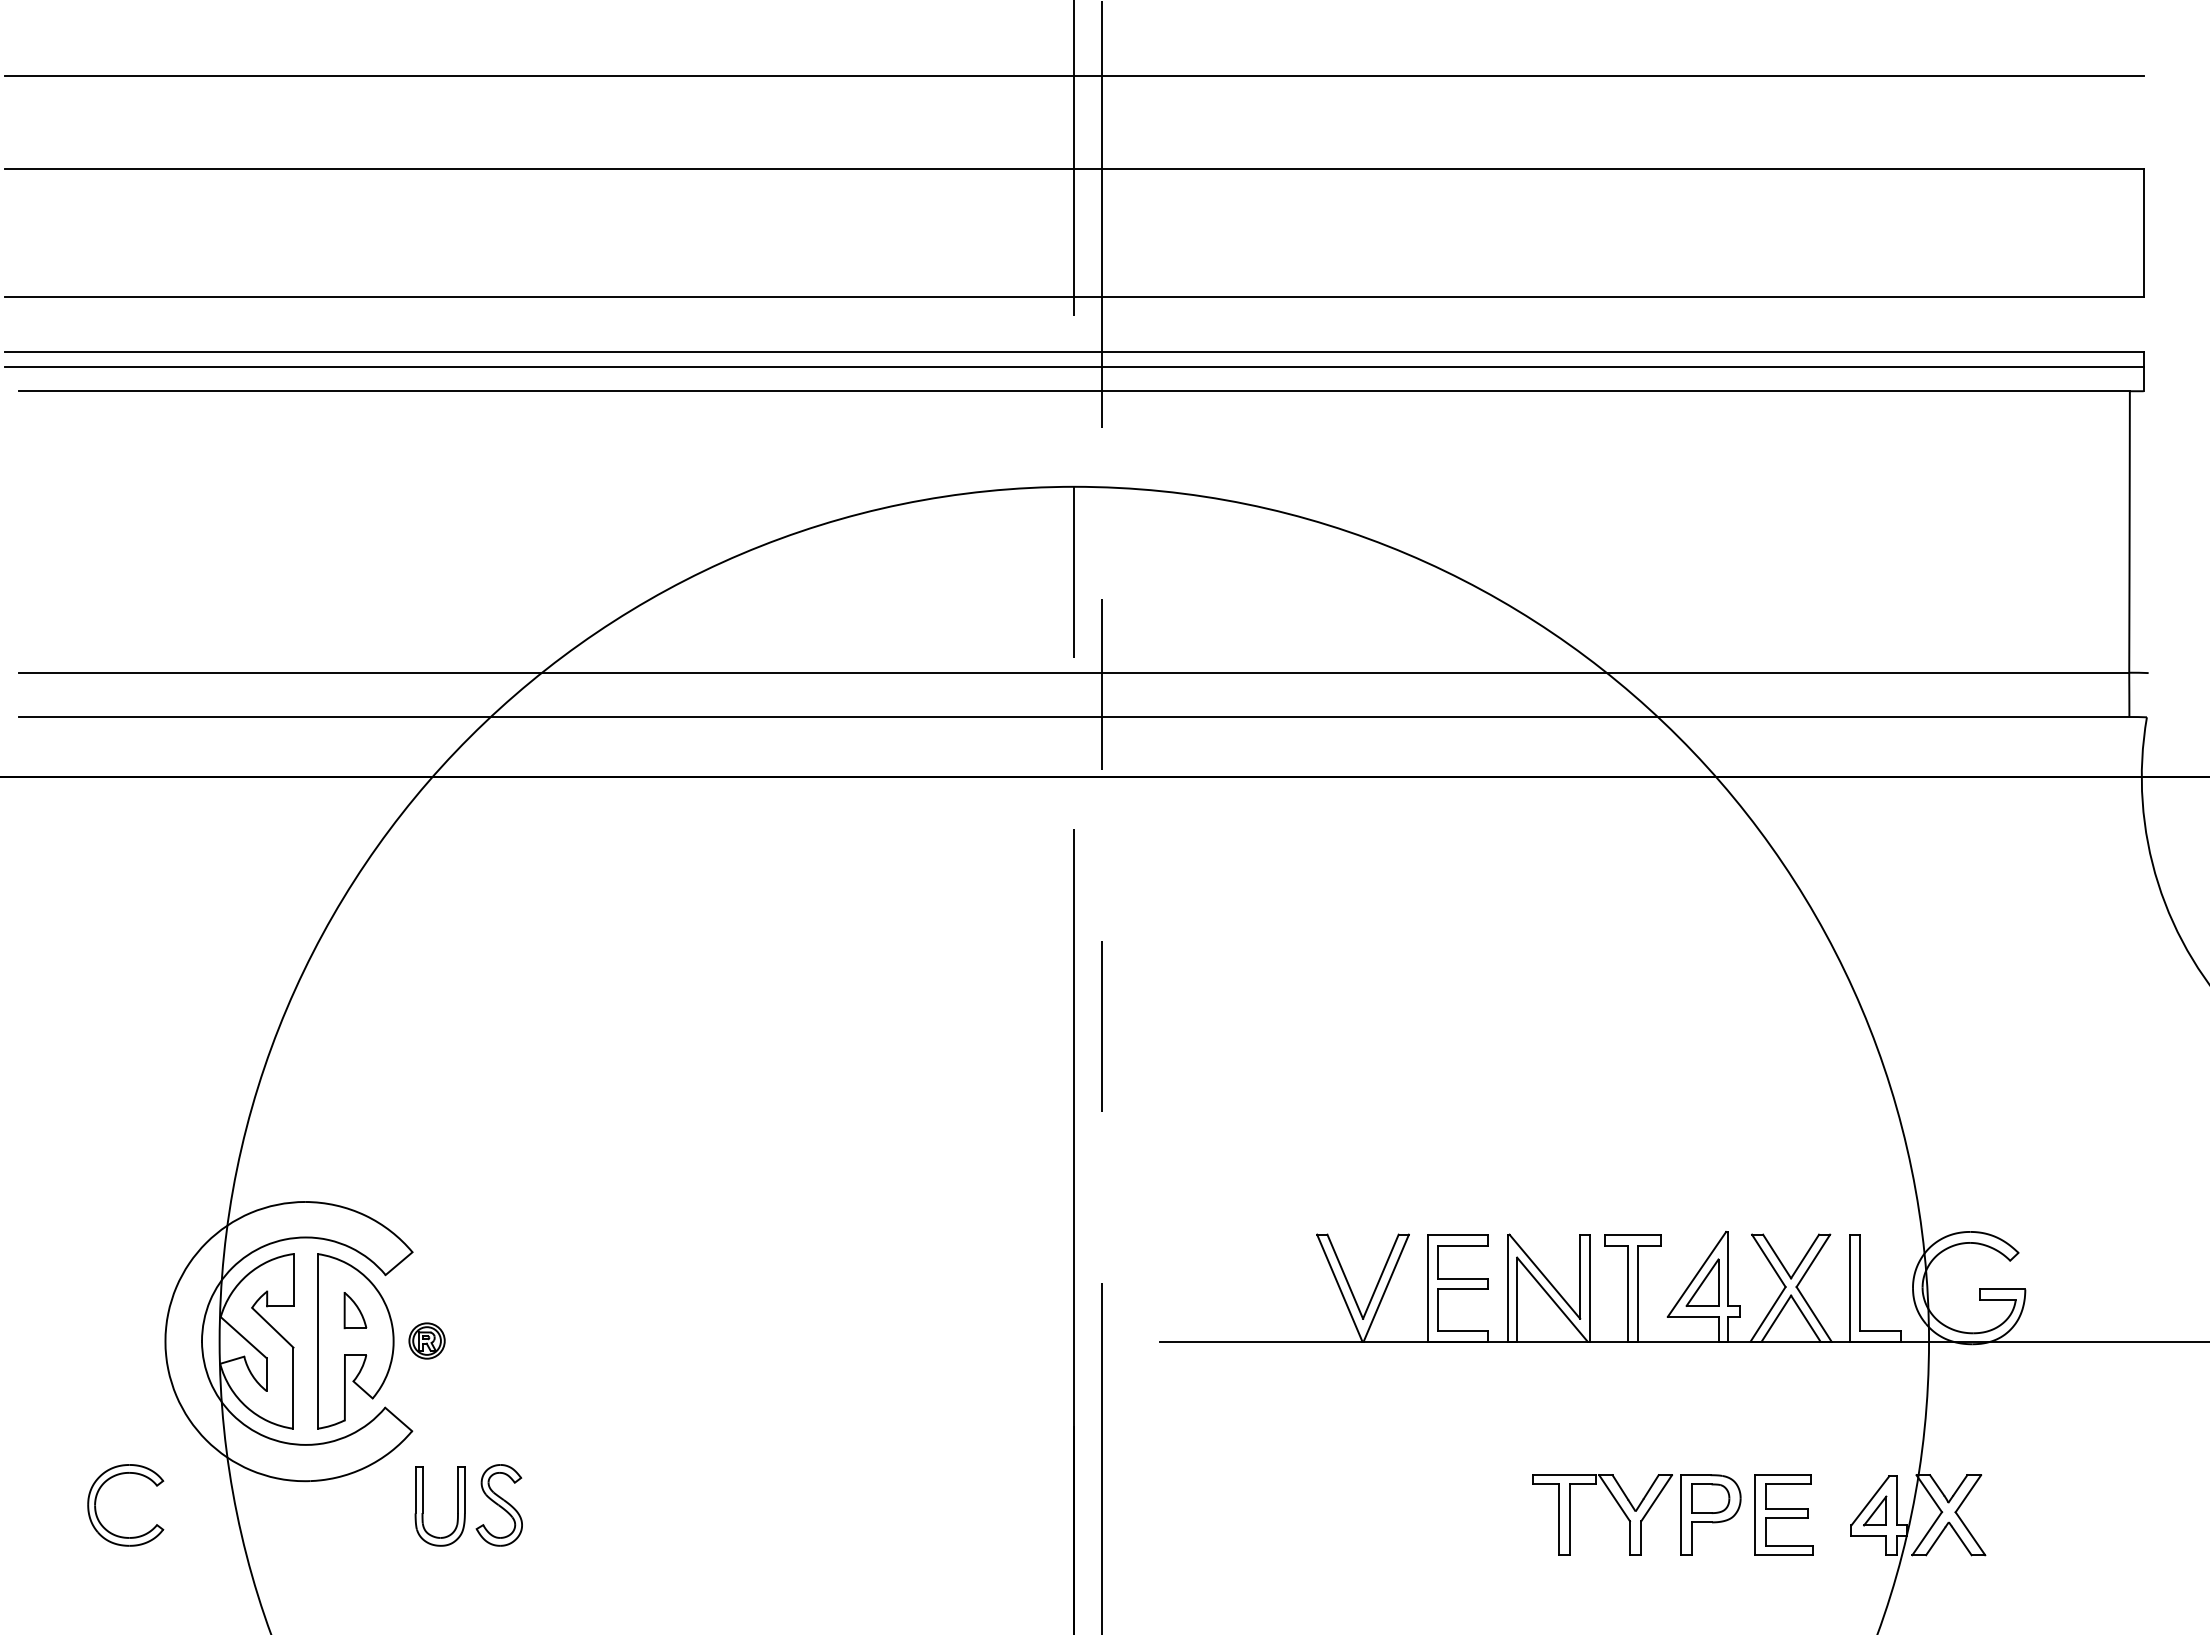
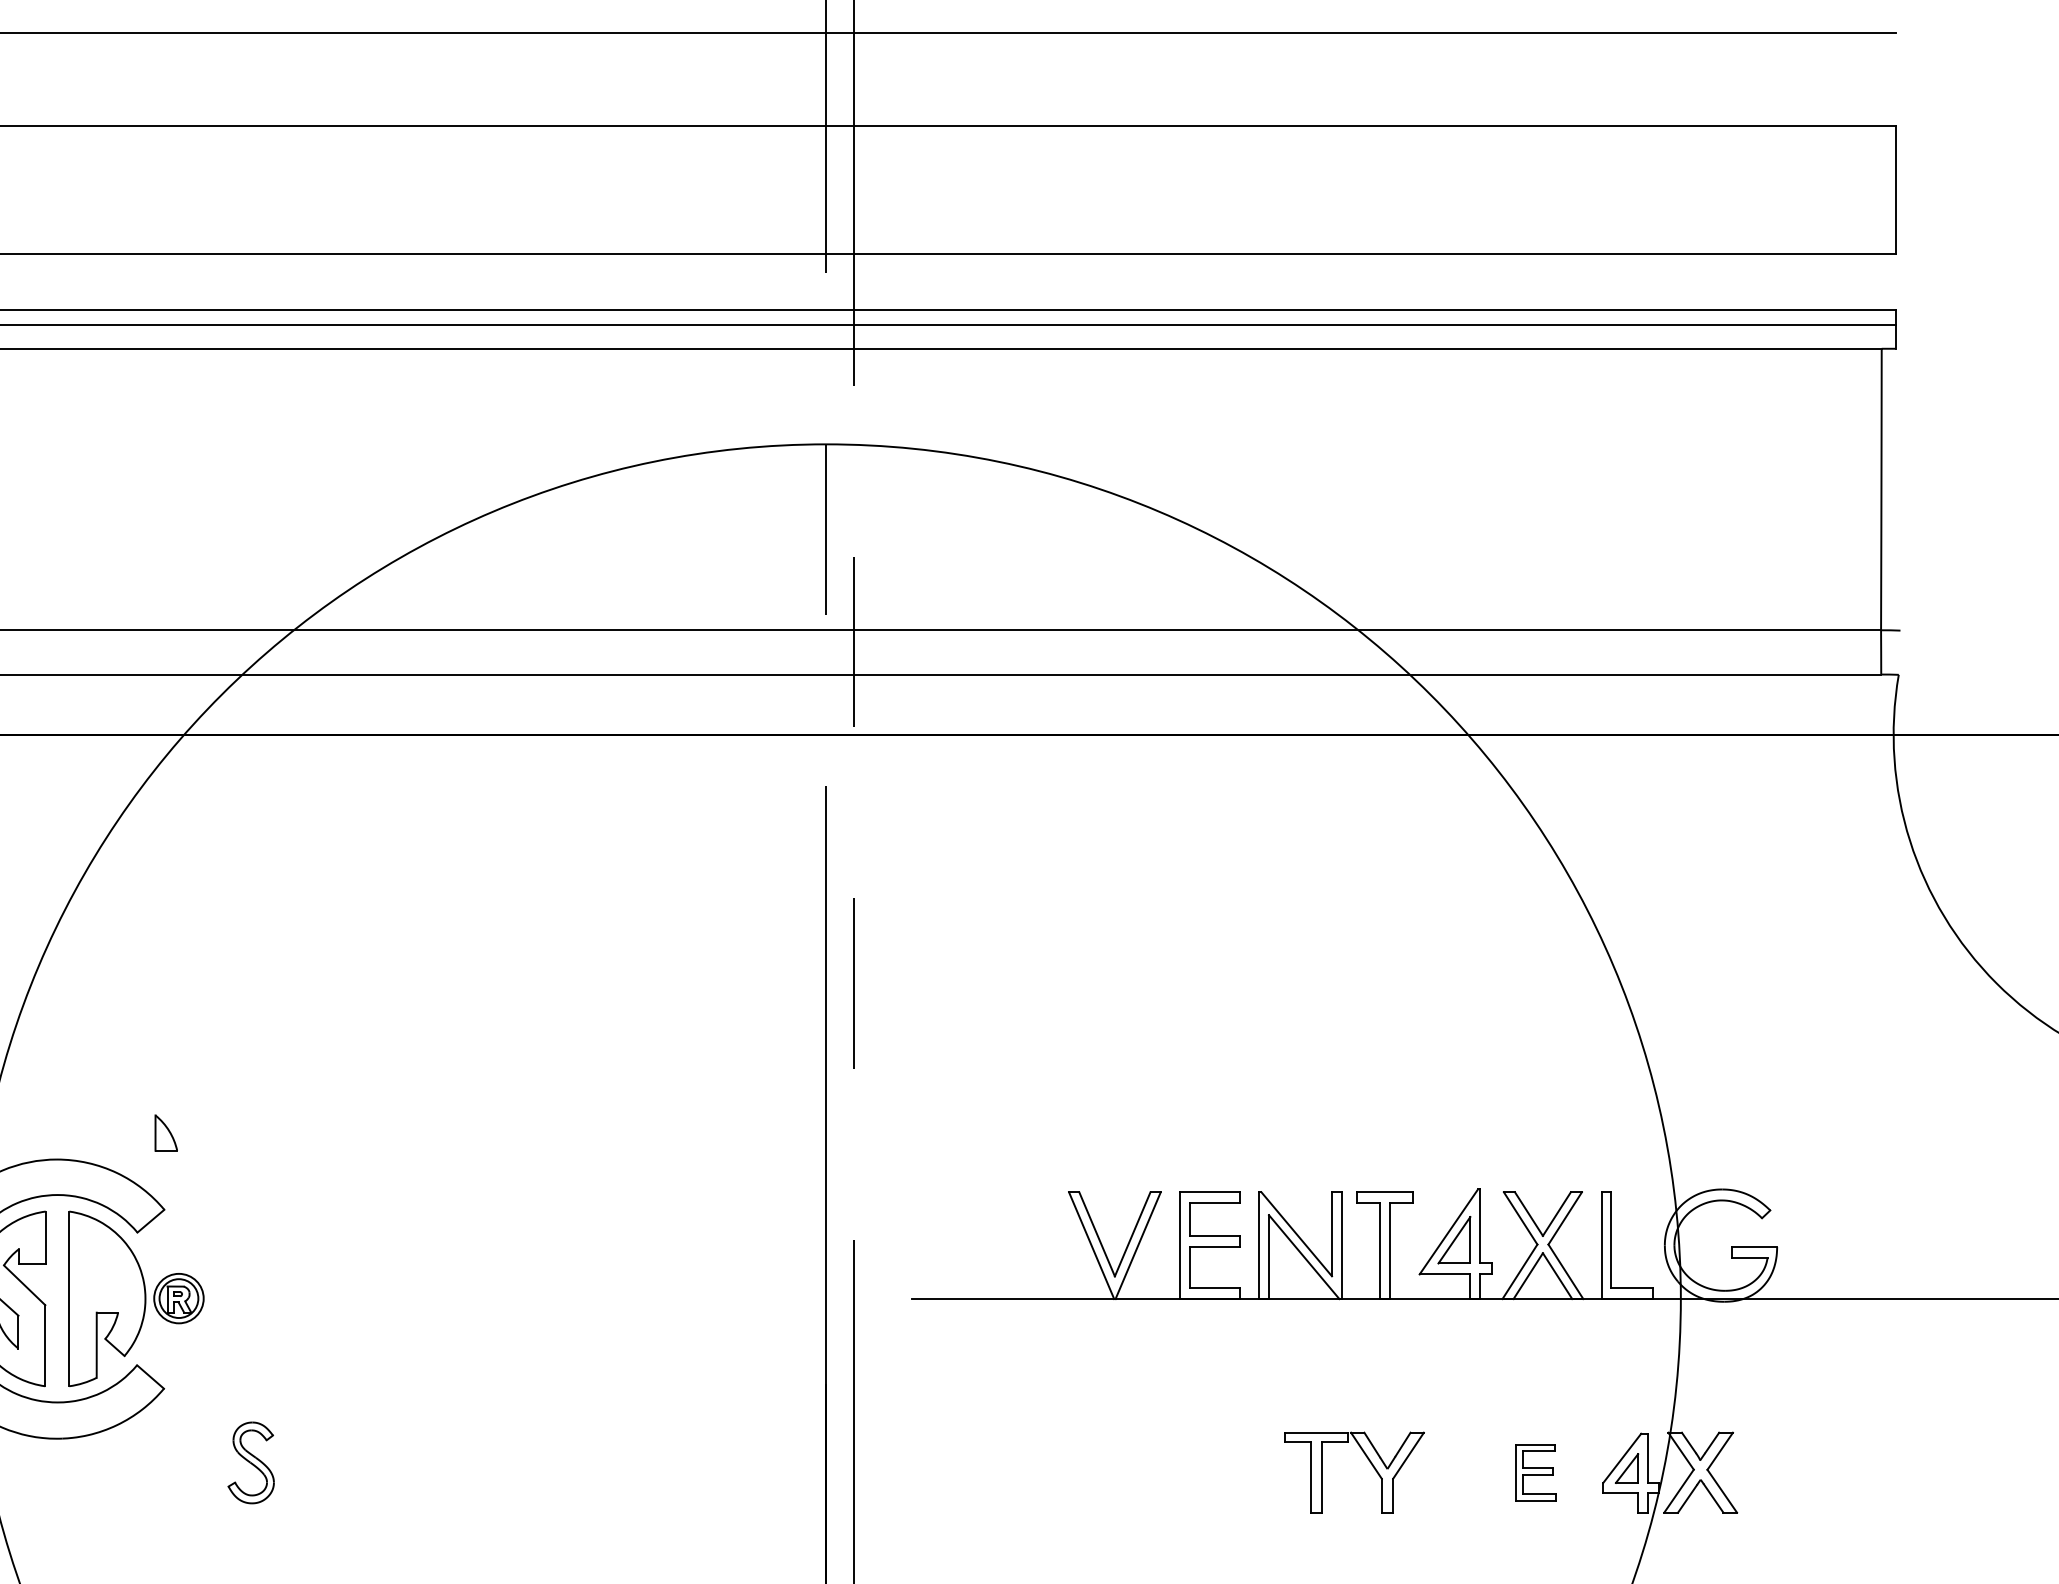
part: (355, 1310) -> (166, 1133), moved
part: (426, 1340) -> (178, 1298), size x1.4
part: (423, 1506) -> (175, 1464), removed
part: (1710, 1514) -> (1462, 1472), removed
part: (1783, 1514) -> (1535, 1472), size x0.7

